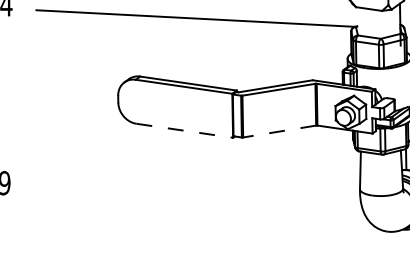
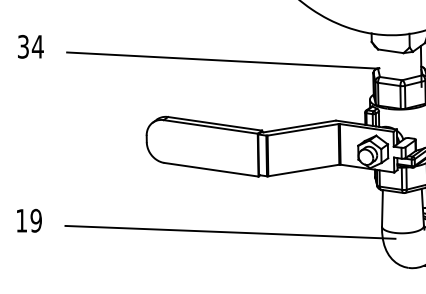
line: (184, 130) -> (211, 169), dashed -> solid
line: (279, 131) -> (303, 170), dashed -> solid
line: (204, 194) -> (230, 231), added

